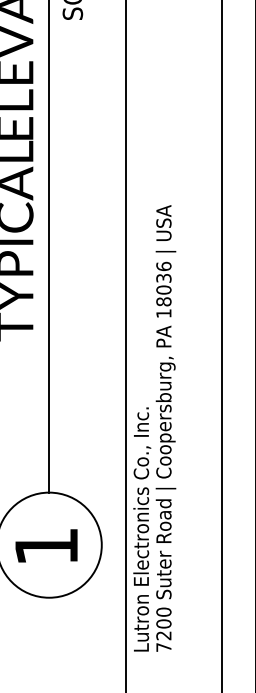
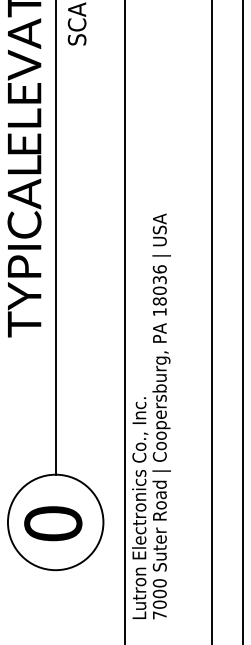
text: (46, 546) -> (53, 523), 1 -> 0
text: (163, 635) -> (159, 604), 7200 -> 7000

